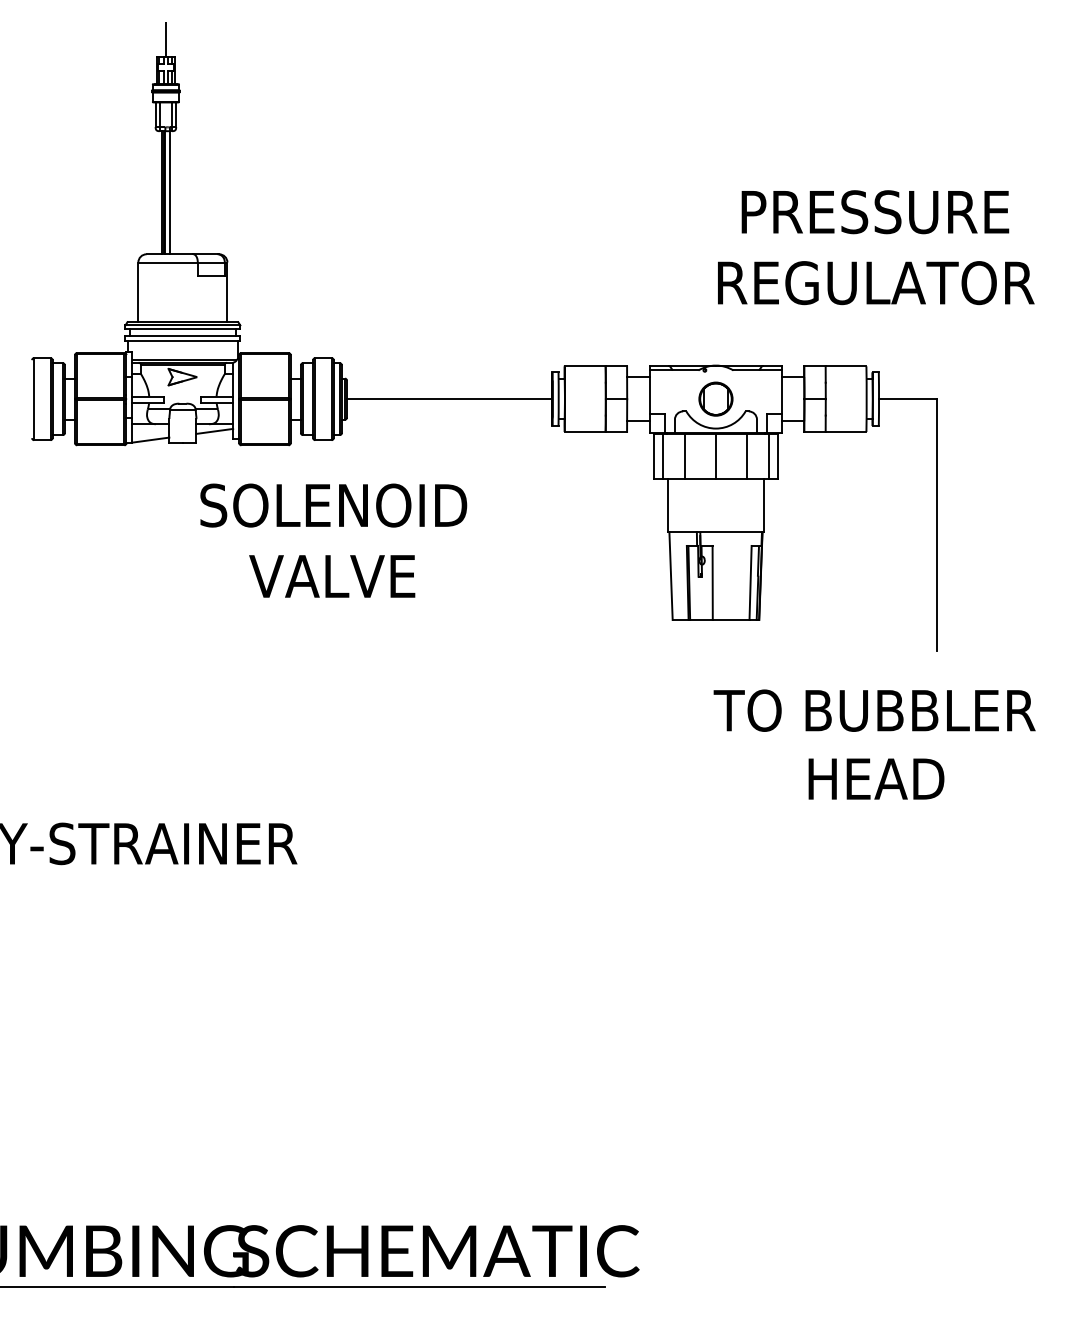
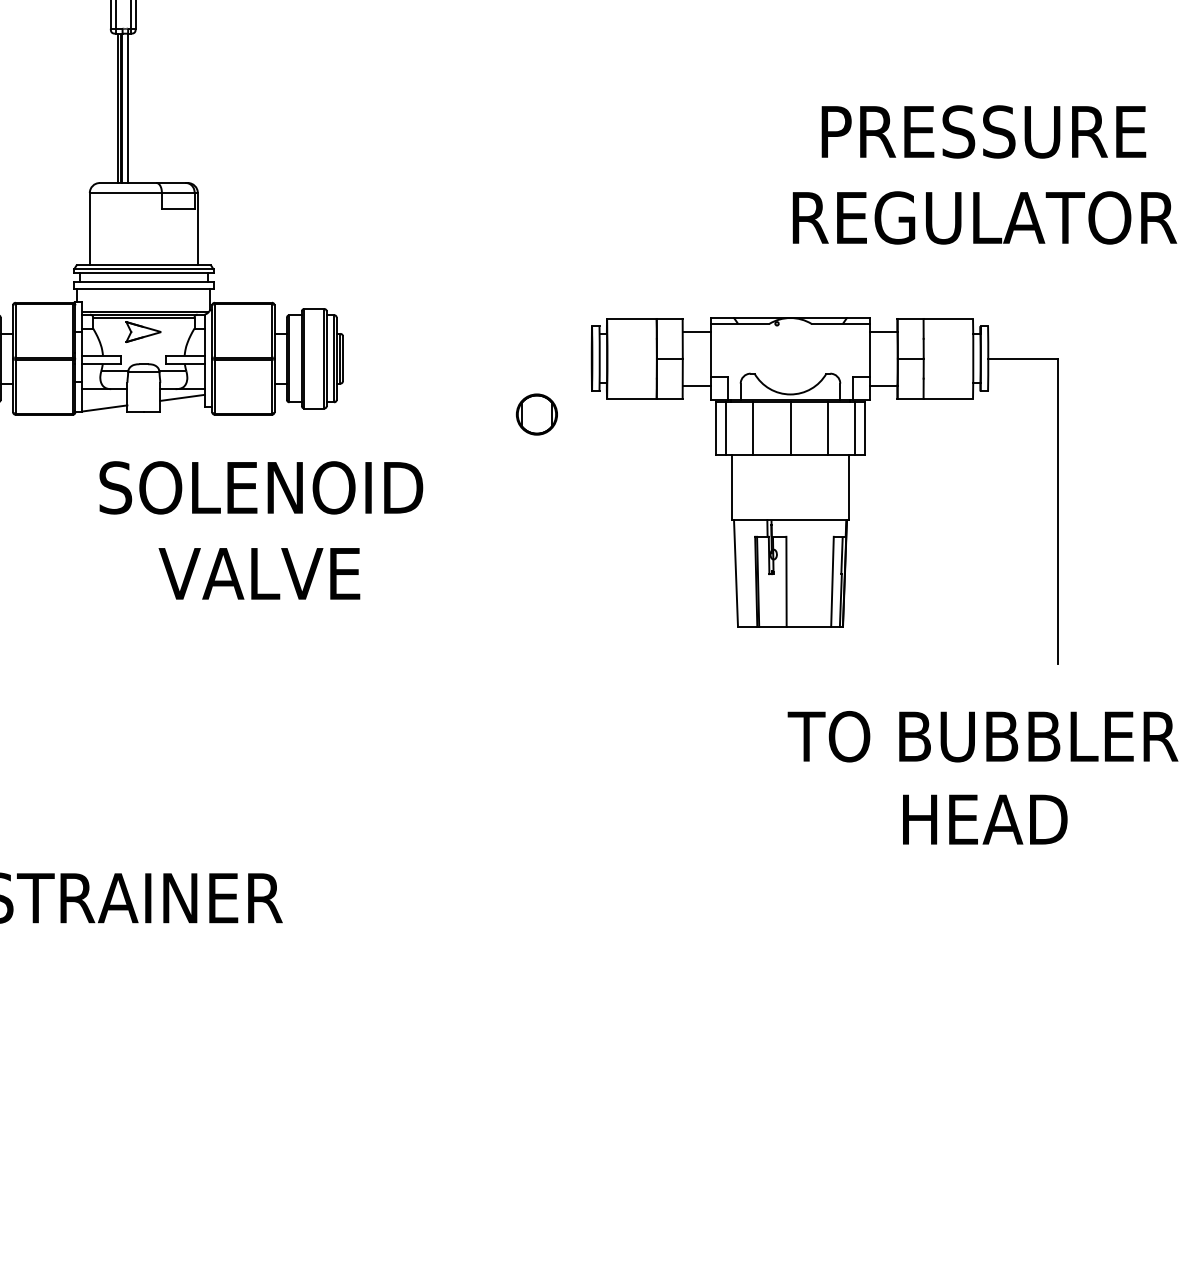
part: (715, 398) -> (536, 413), moved
line: (449, 399) -> (467, 359), removed
text: (333, 540) -> (261, 530), moved

